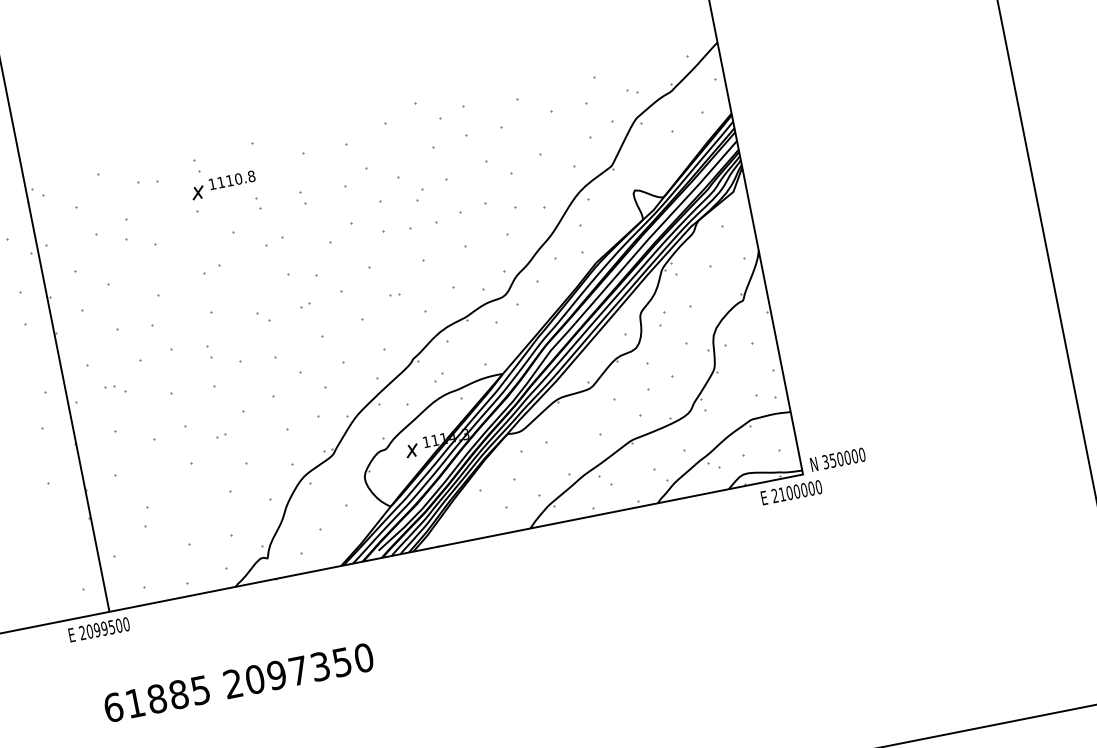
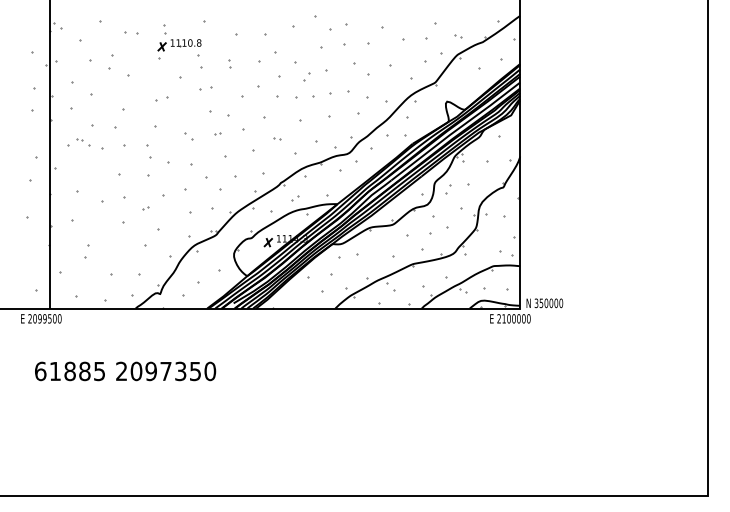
part: (258, 203) -> (200, 61), size x1.6
part: (210, 352) -> (149, 152), size x1.6
part: (116, 389) -> (83, 142), moved

